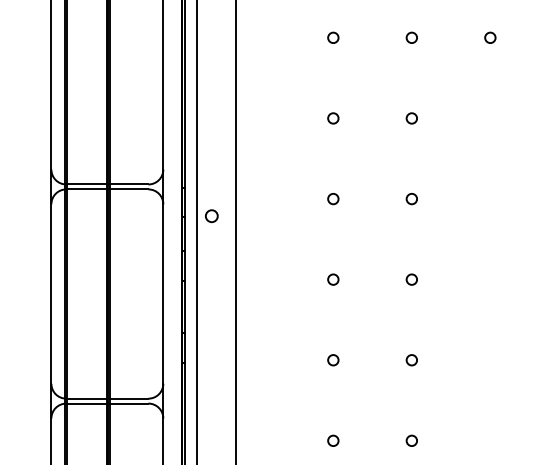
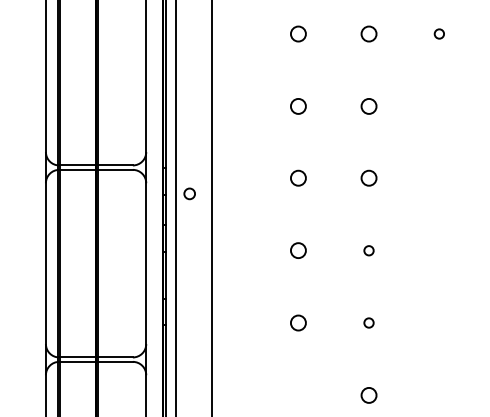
circle: (333, 37) -> (298, 33), size x1.6
circle: (411, 37) -> (368, 33), size x1.6
circle: (333, 117) -> (298, 105), size x1.6
circle: (411, 117) -> (368, 105), size x1.6
circle: (333, 199) -> (298, 178), size x1.6
circle: (411, 199) -> (368, 178), size x1.6
circle: (333, 279) -> (298, 250), size x1.6
circle: (333, 359) -> (298, 322), size x1.6
circle: (333, 440) -> (298, 394), removed
circle: (411, 440) -> (368, 394), size x1.6

